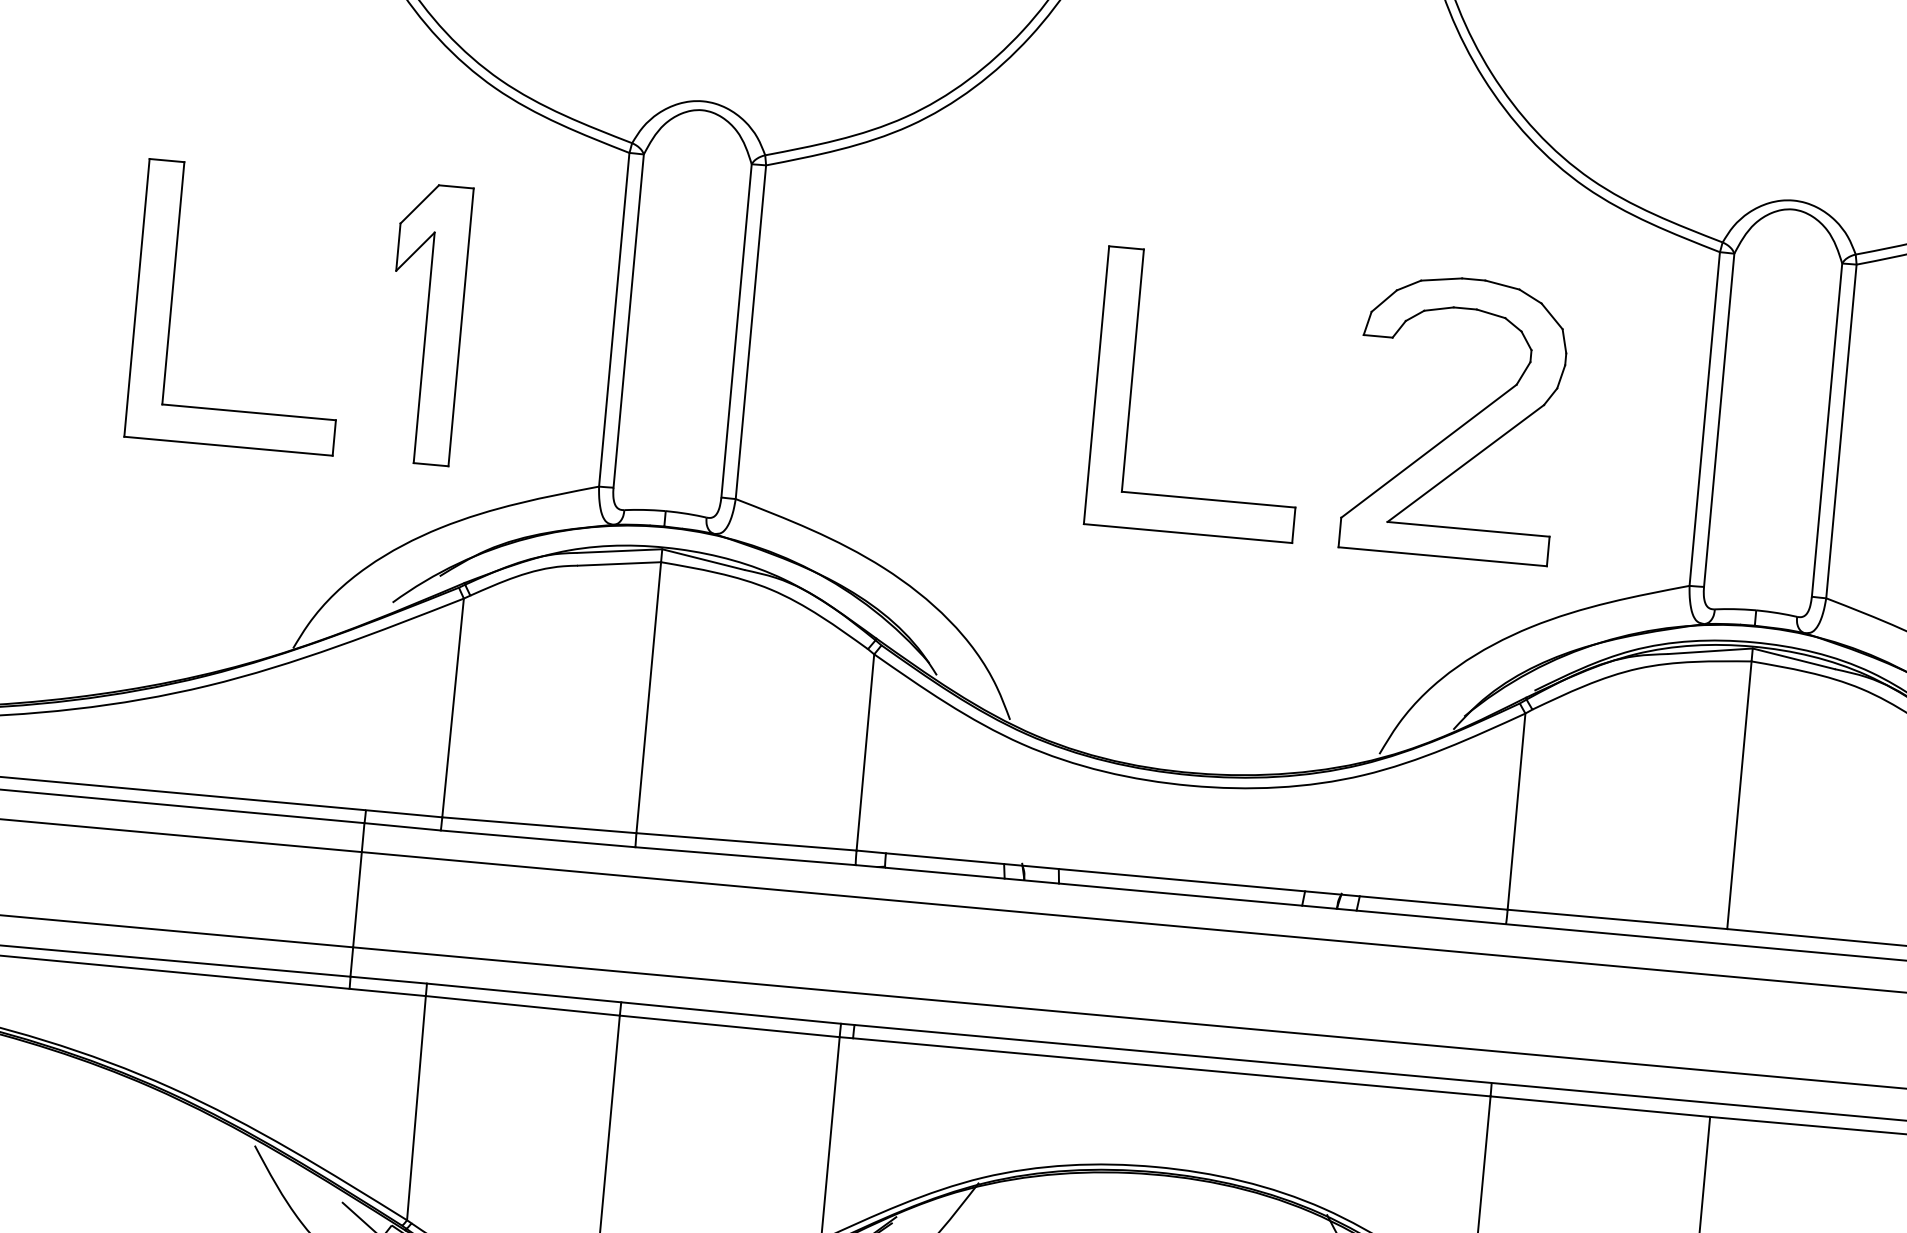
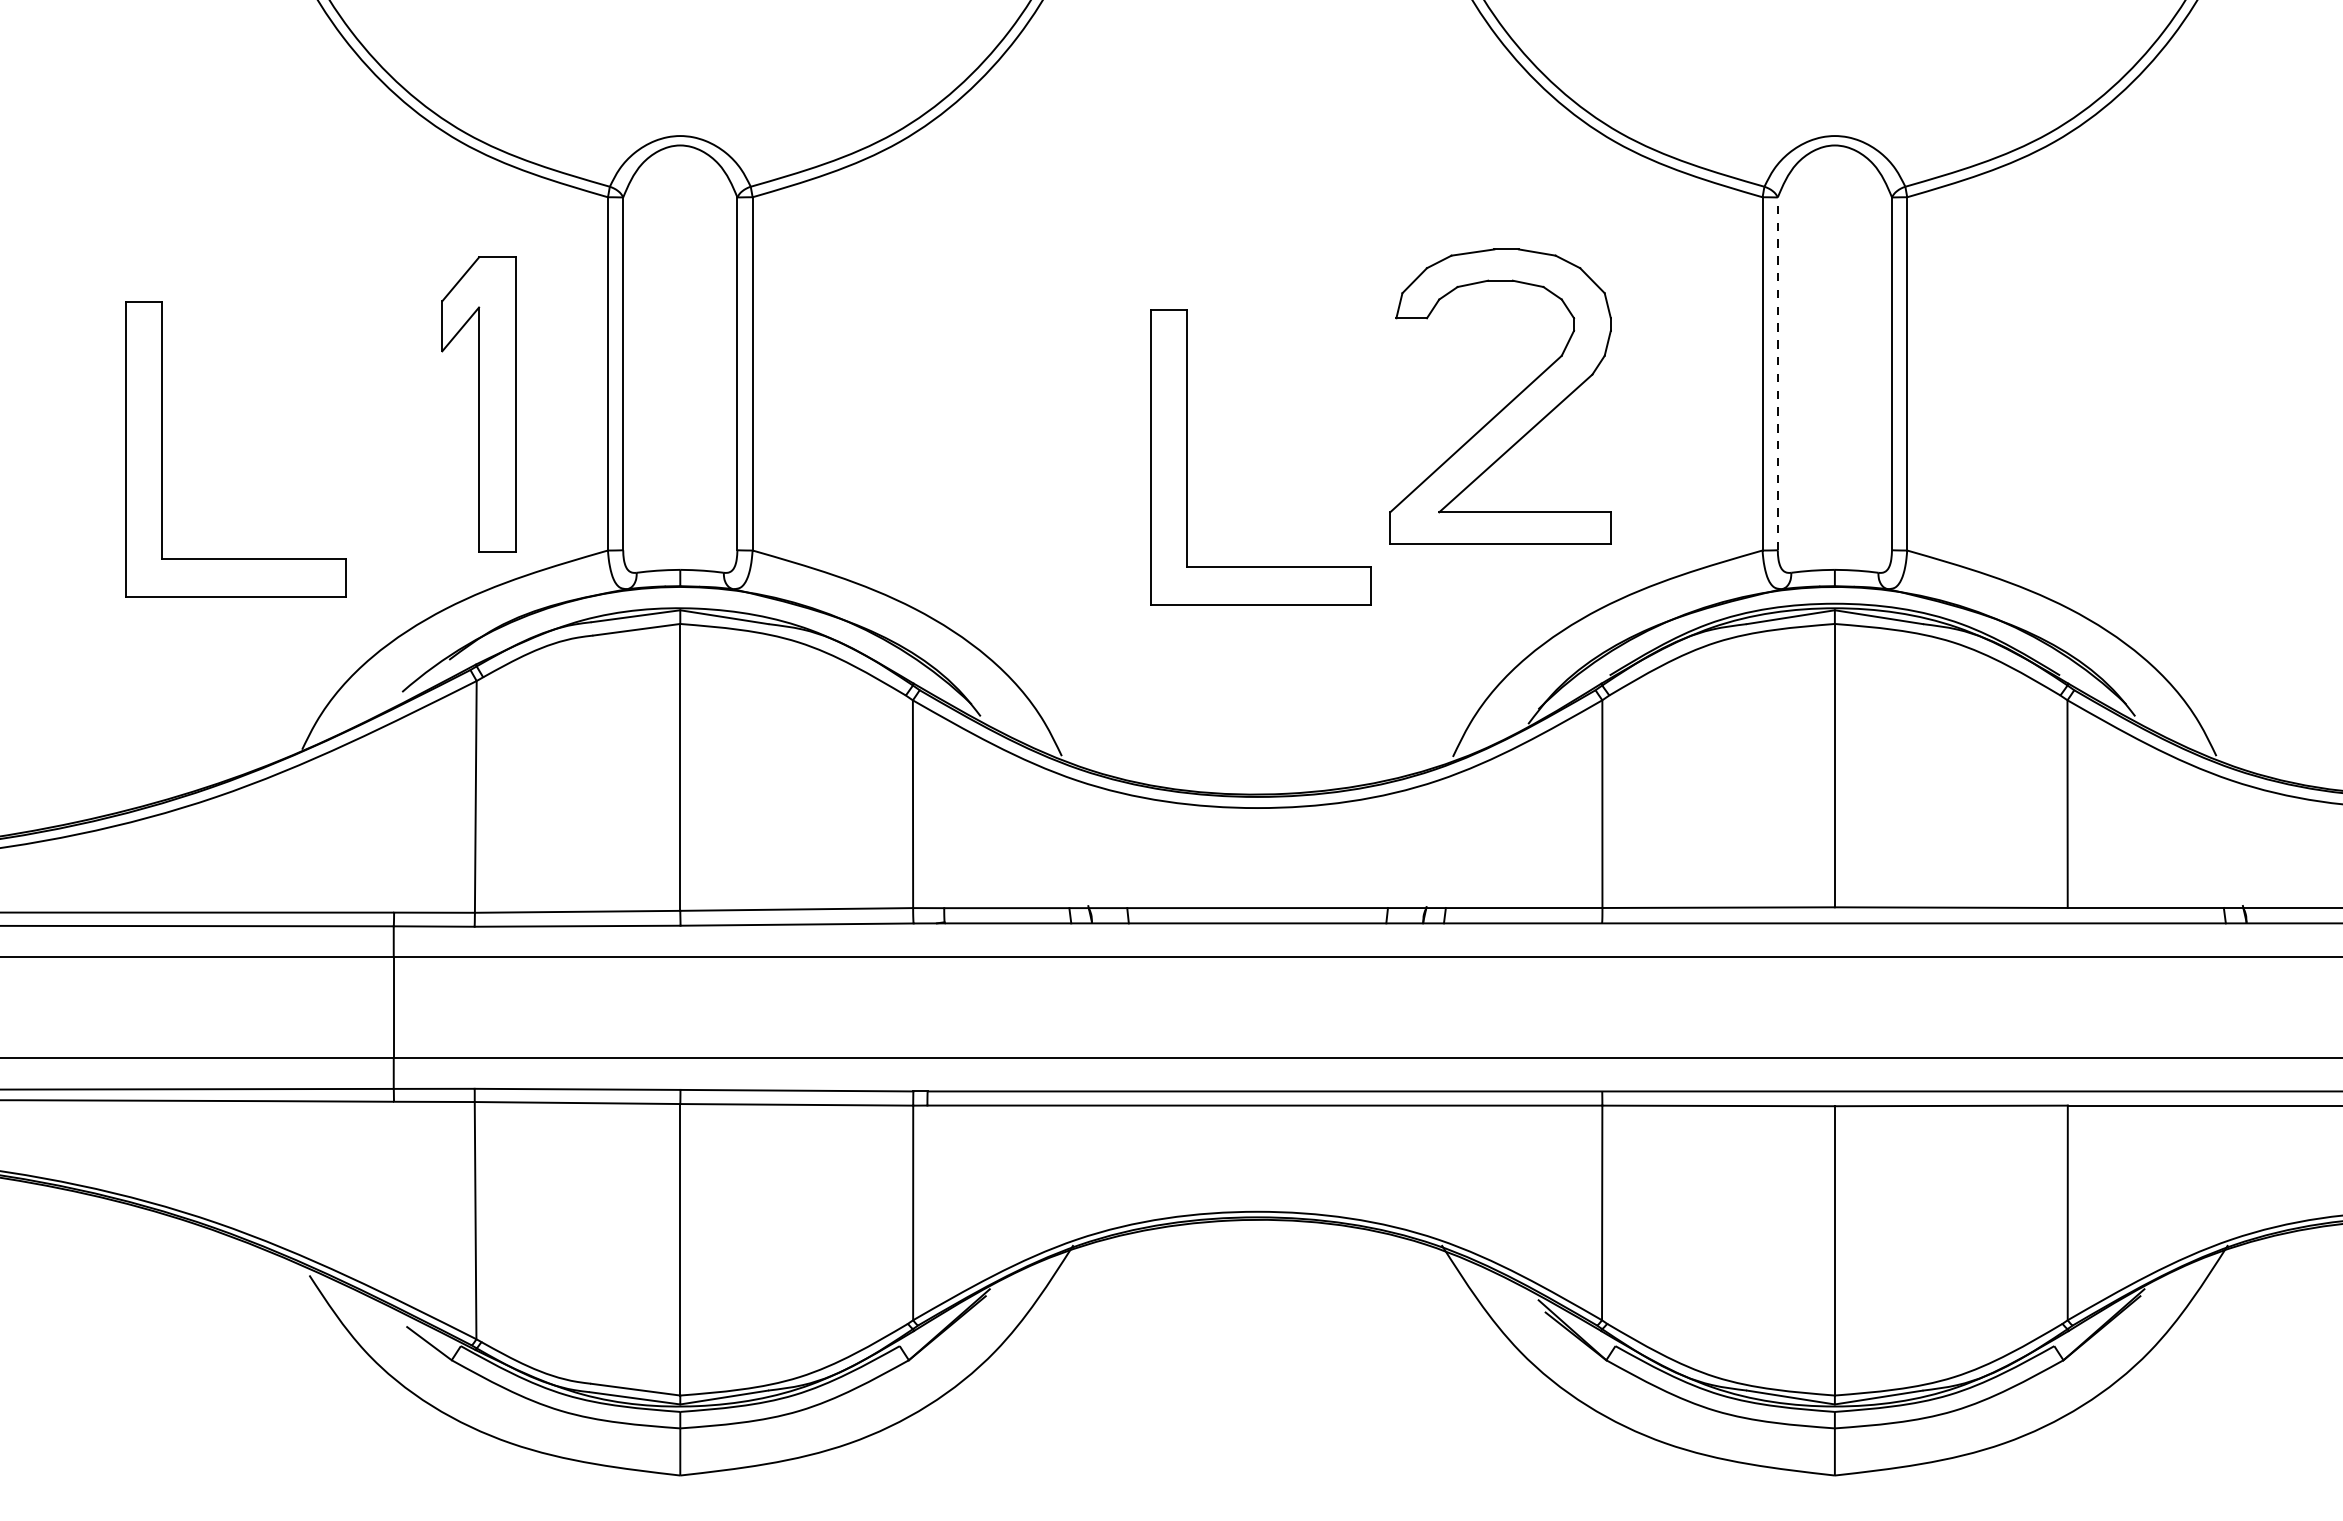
part: (171, 301) -> (162, 449), moved
part: (425, 324) -> (478, 404), moved
part: (1131, 388) -> (1187, 457), moved
line: (1718, 419) -> (1777, 373), solid -> dashed

